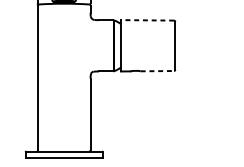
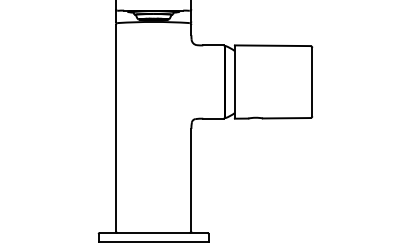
line: (147, 20) -> (272, 45), dashed -> solid
line: (157, 71) -> (286, 118), dashed -> solid

